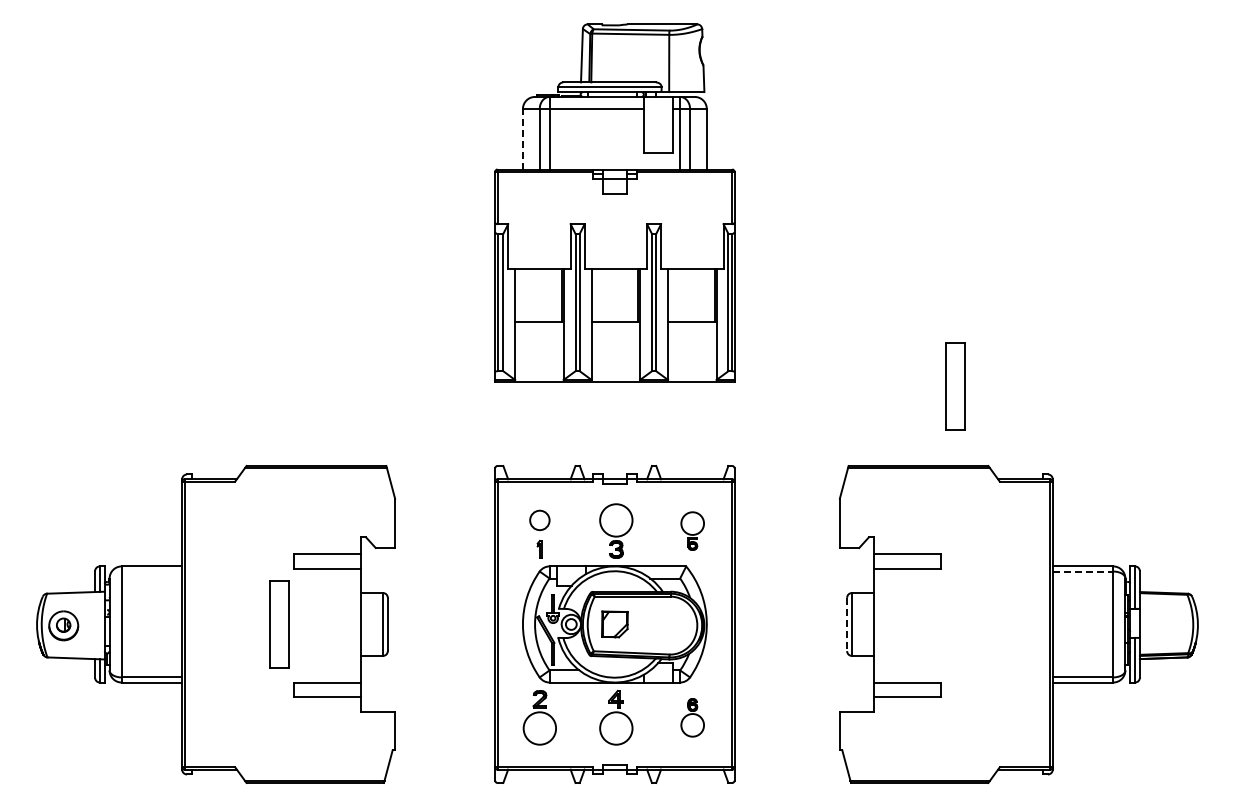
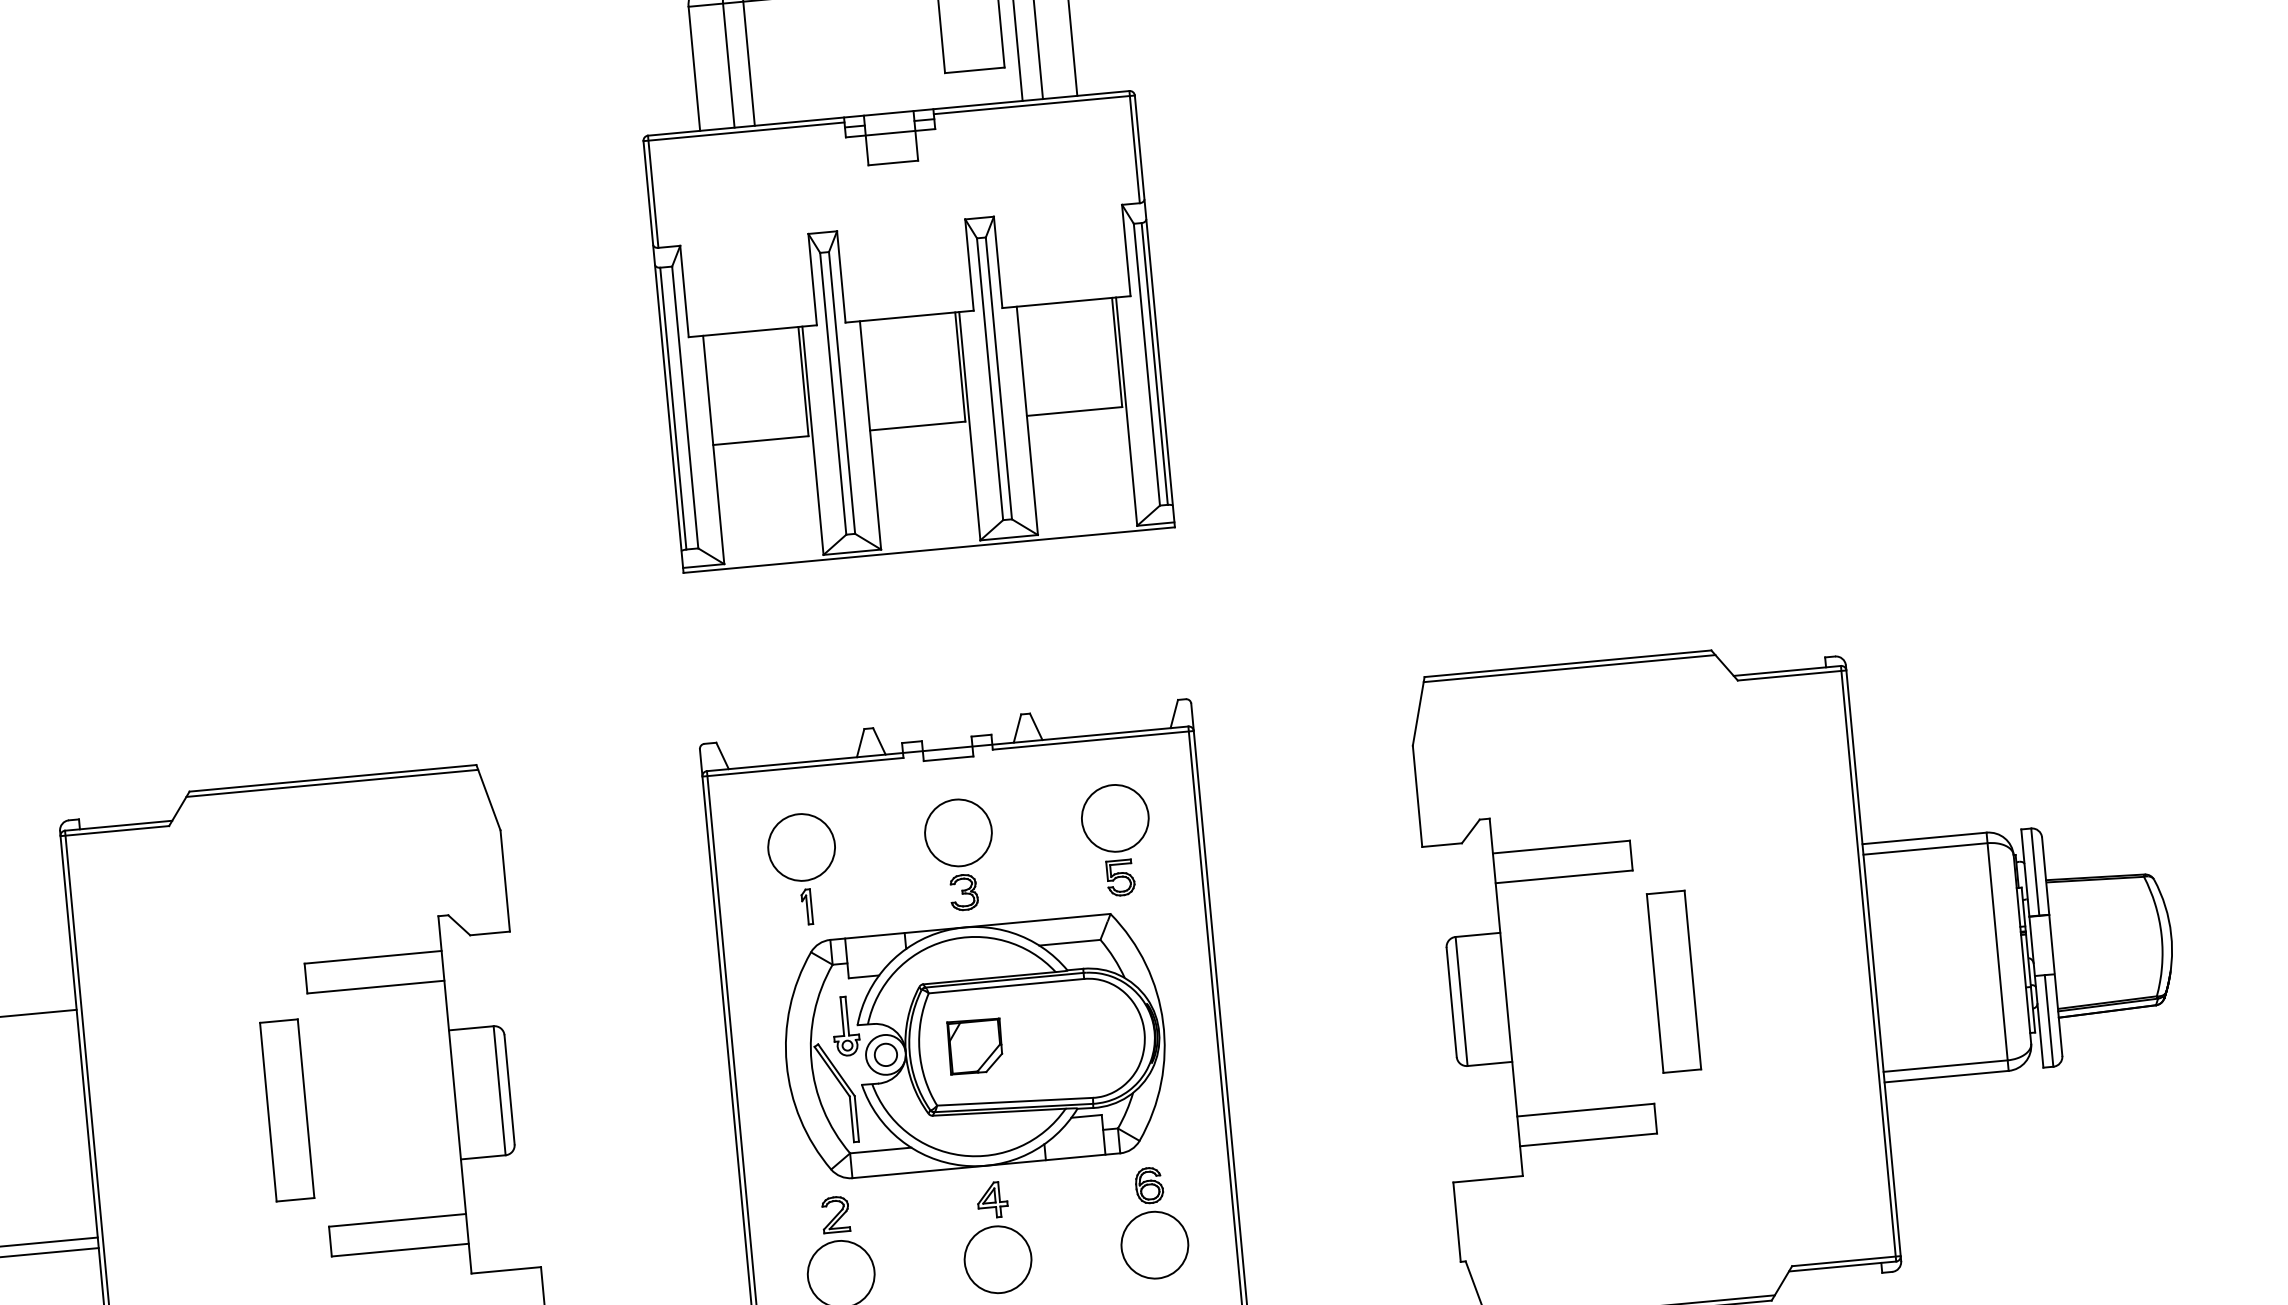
line: (522, 138) -> (693, 67), dashed -> solid
part: (955, 386) -> (1673, 981), moved
circle: (539, 520) -> (800, 847), size x1.67
part: (692, 530) -> (1116, 839), size x1.43
line: (1083, 571) -> (1926, 848), dashed -> solid
line: (847, 624) -> (1452, 1002), dashed -> solid
part: (692, 717) -> (1152, 1222), size x1.43

